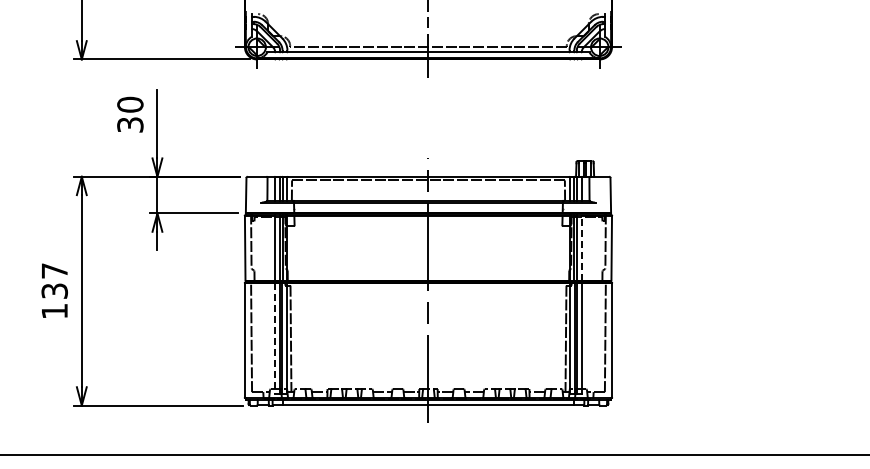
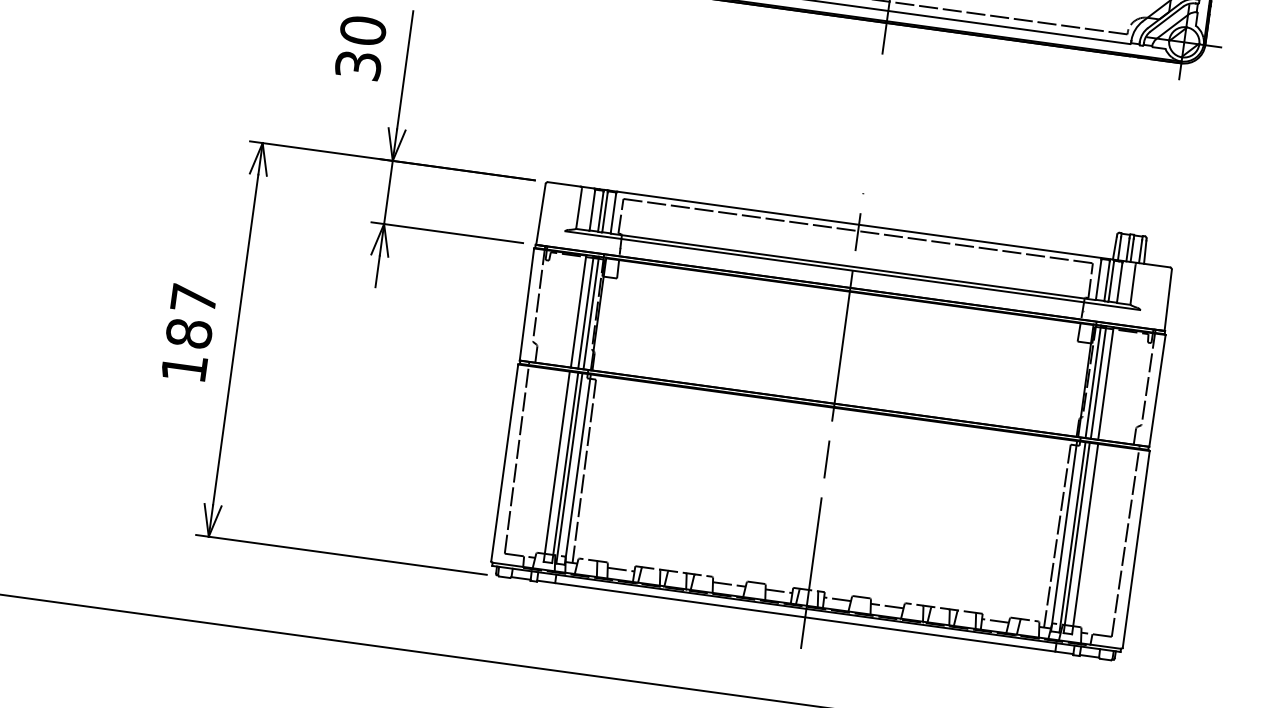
line: (581, 248) -> (1105, 384), dashed -> solid
text: (54, 290) -> (188, 332), 137 -> 187
line: (274, 338) -> (556, 466), dashed -> solid

